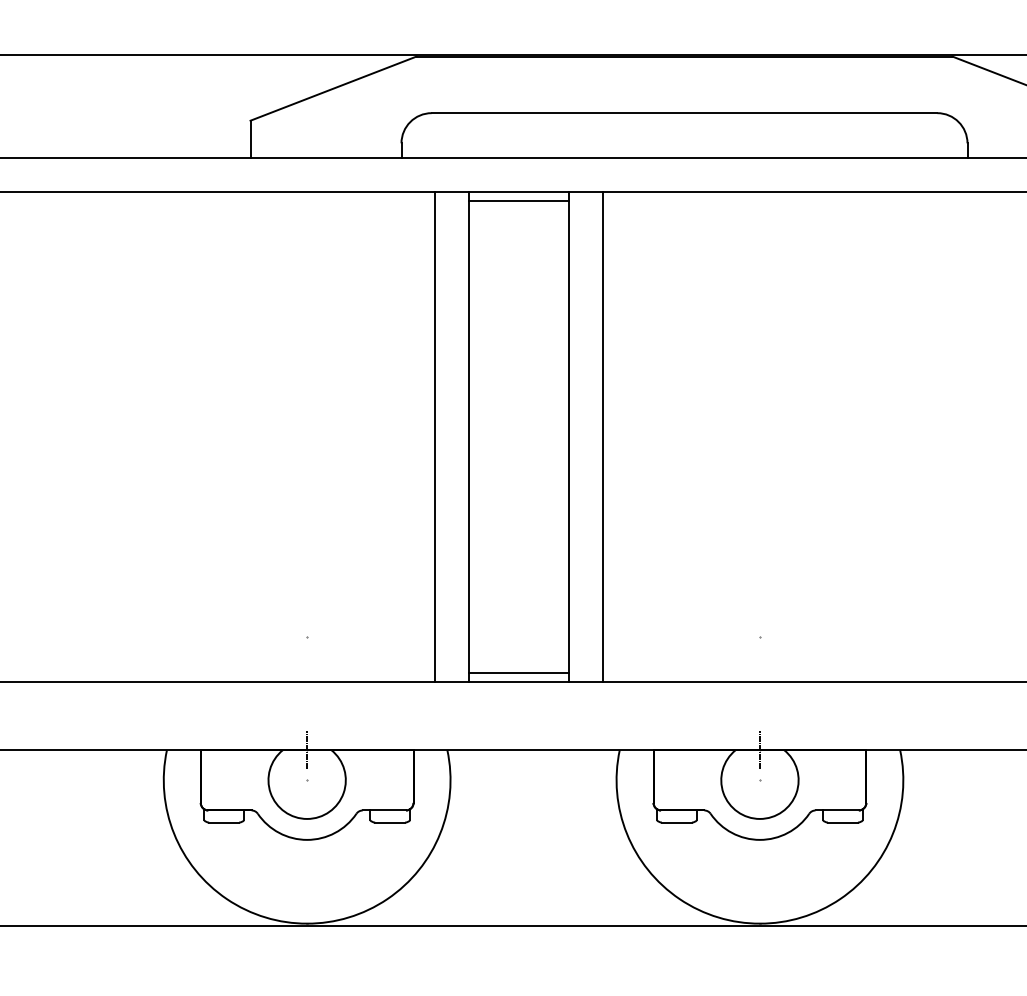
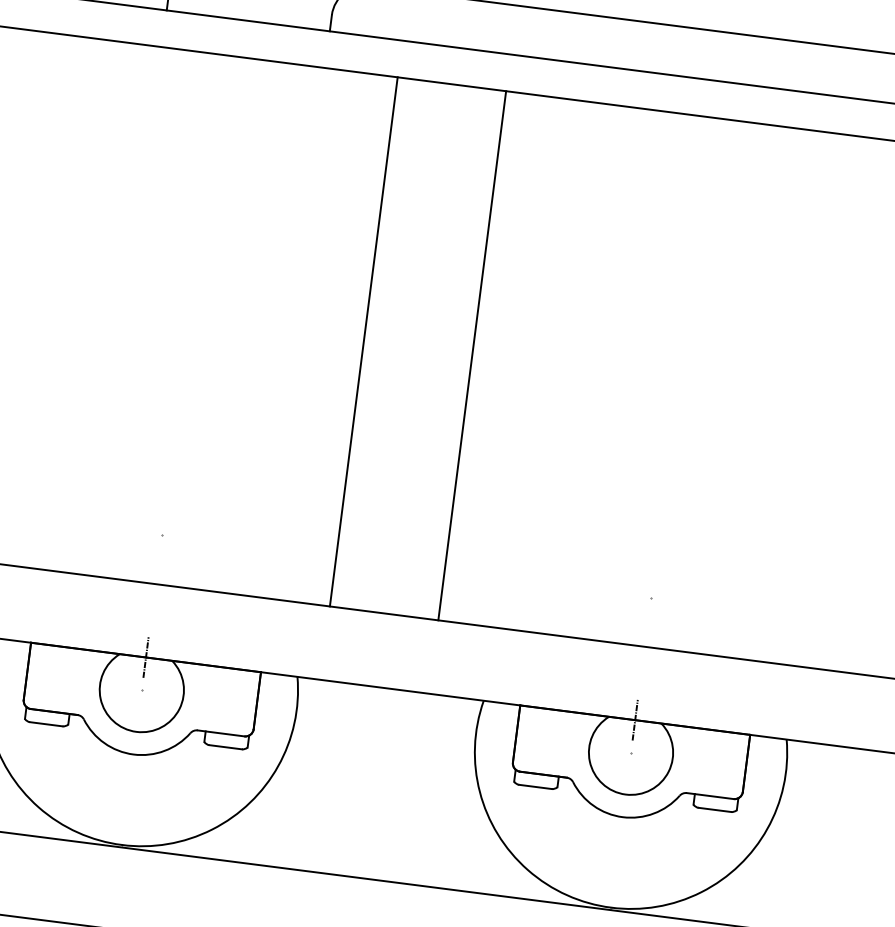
line: (518, 201) -> (450, 94), removed
line: (434, 437) -> (326, 337), removed
line: (602, 437) -> (508, 360), removed
line: (518, 673) -> (384, 603), removed

